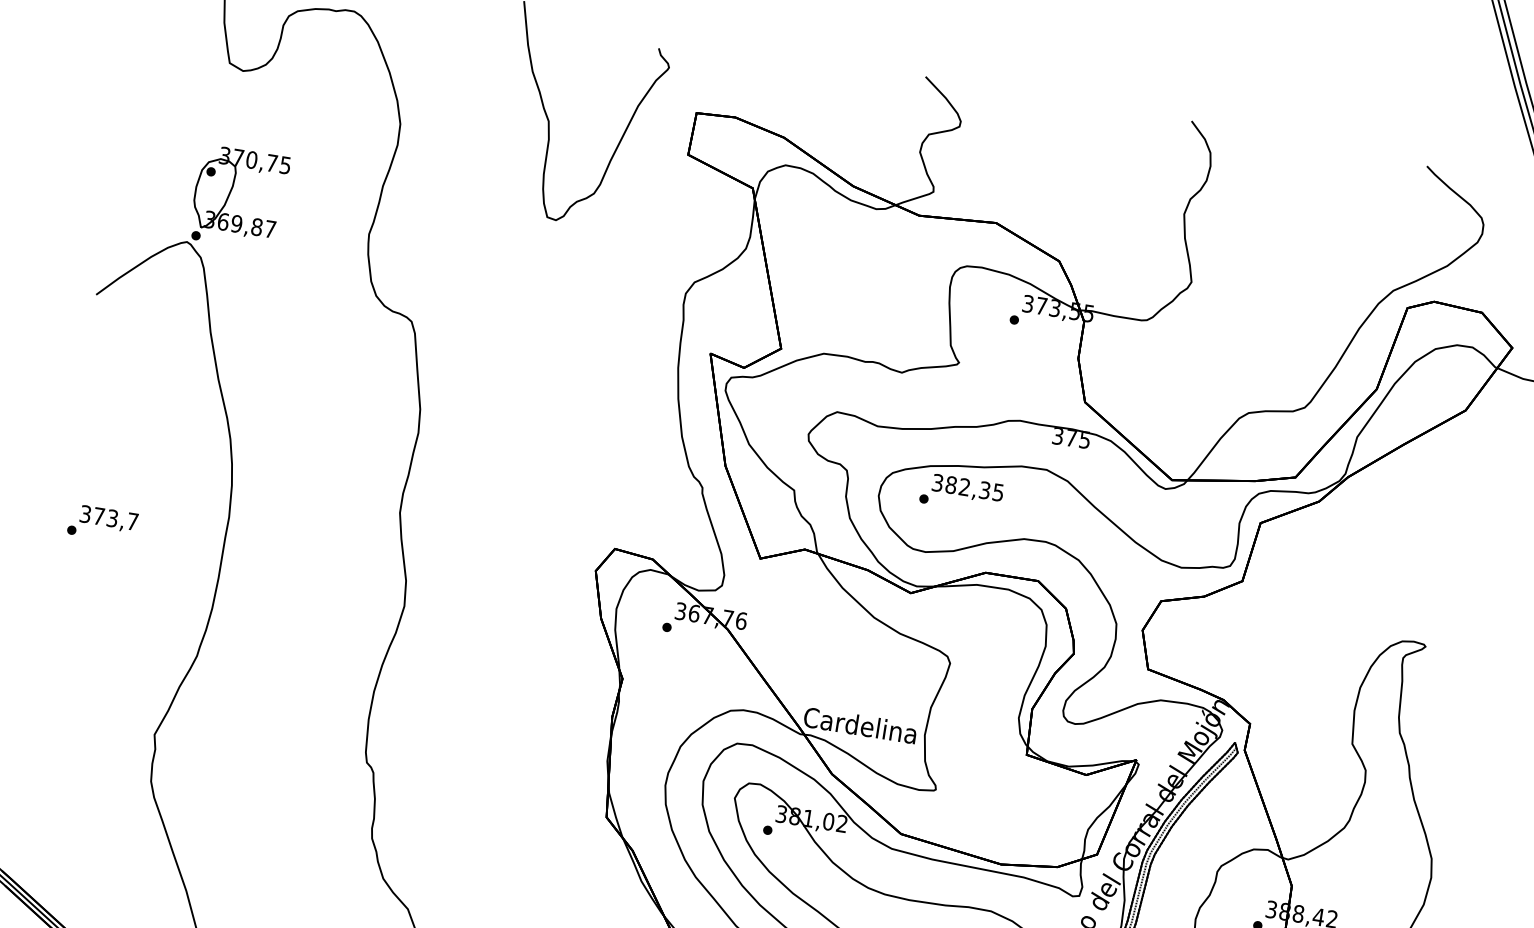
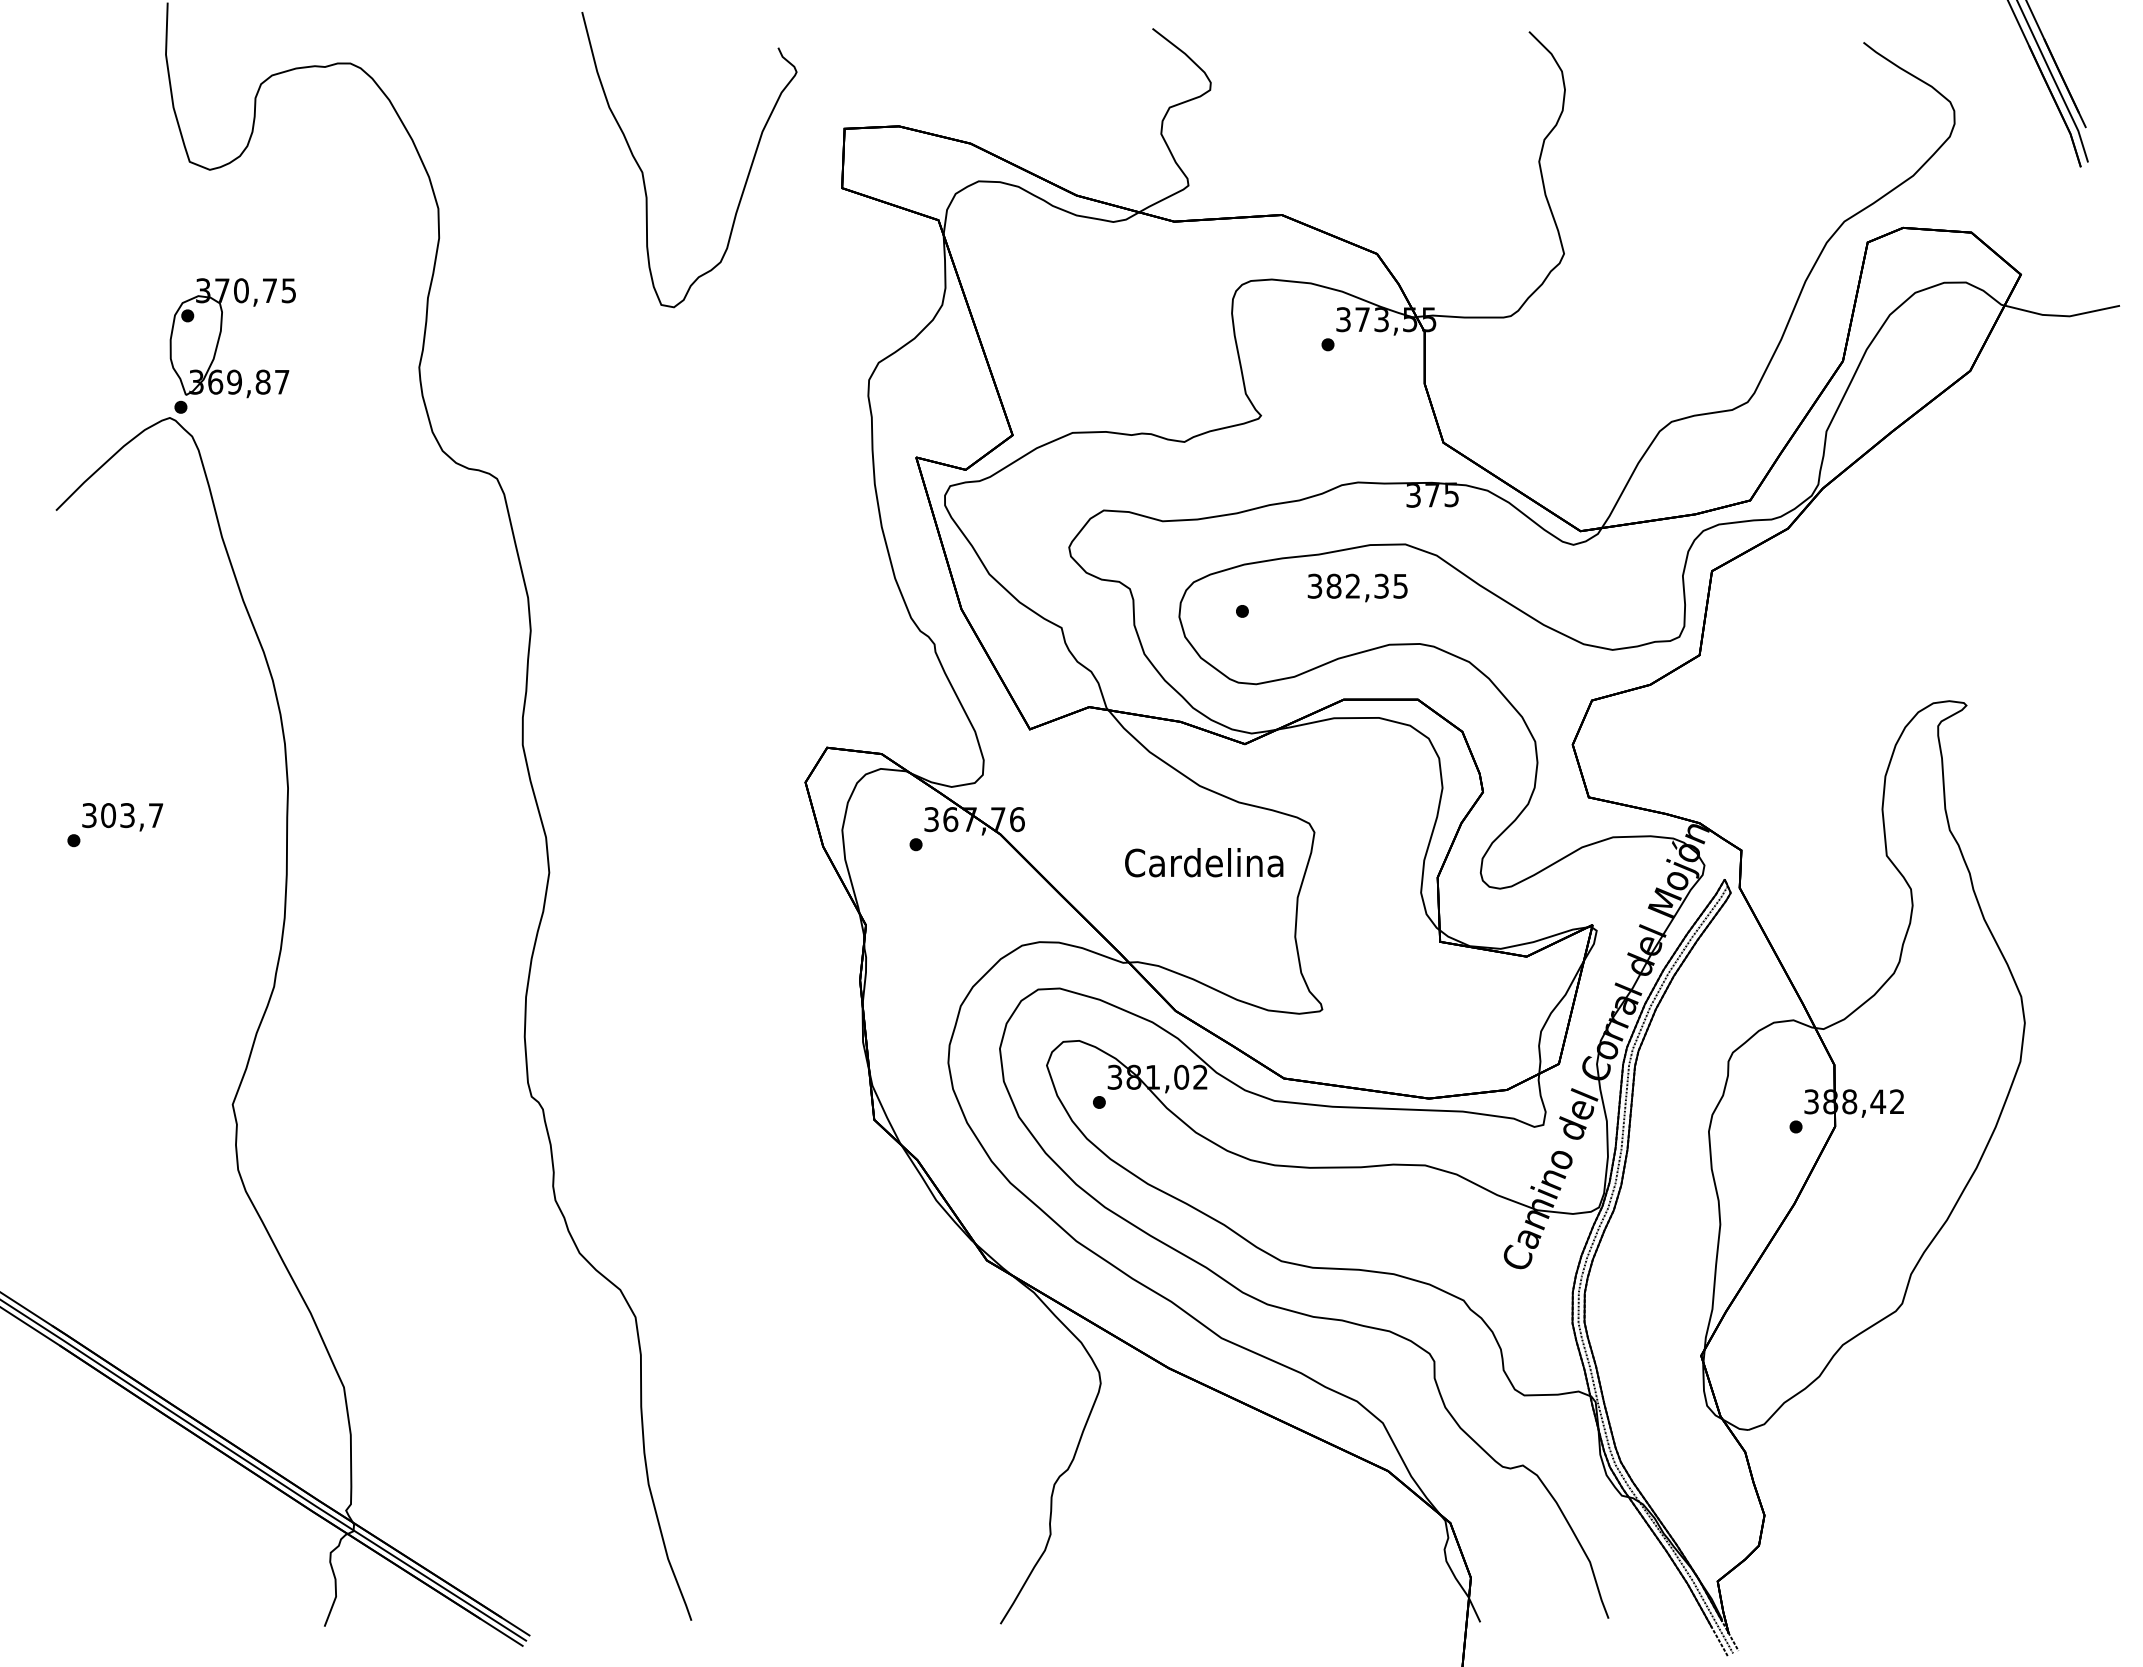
text: (967, 488) -> (1357, 587), moved
text: (99, 516) -> (108, 815), 373,7 -> 303,7
text: (860, 725) -> (1204, 862), moved

